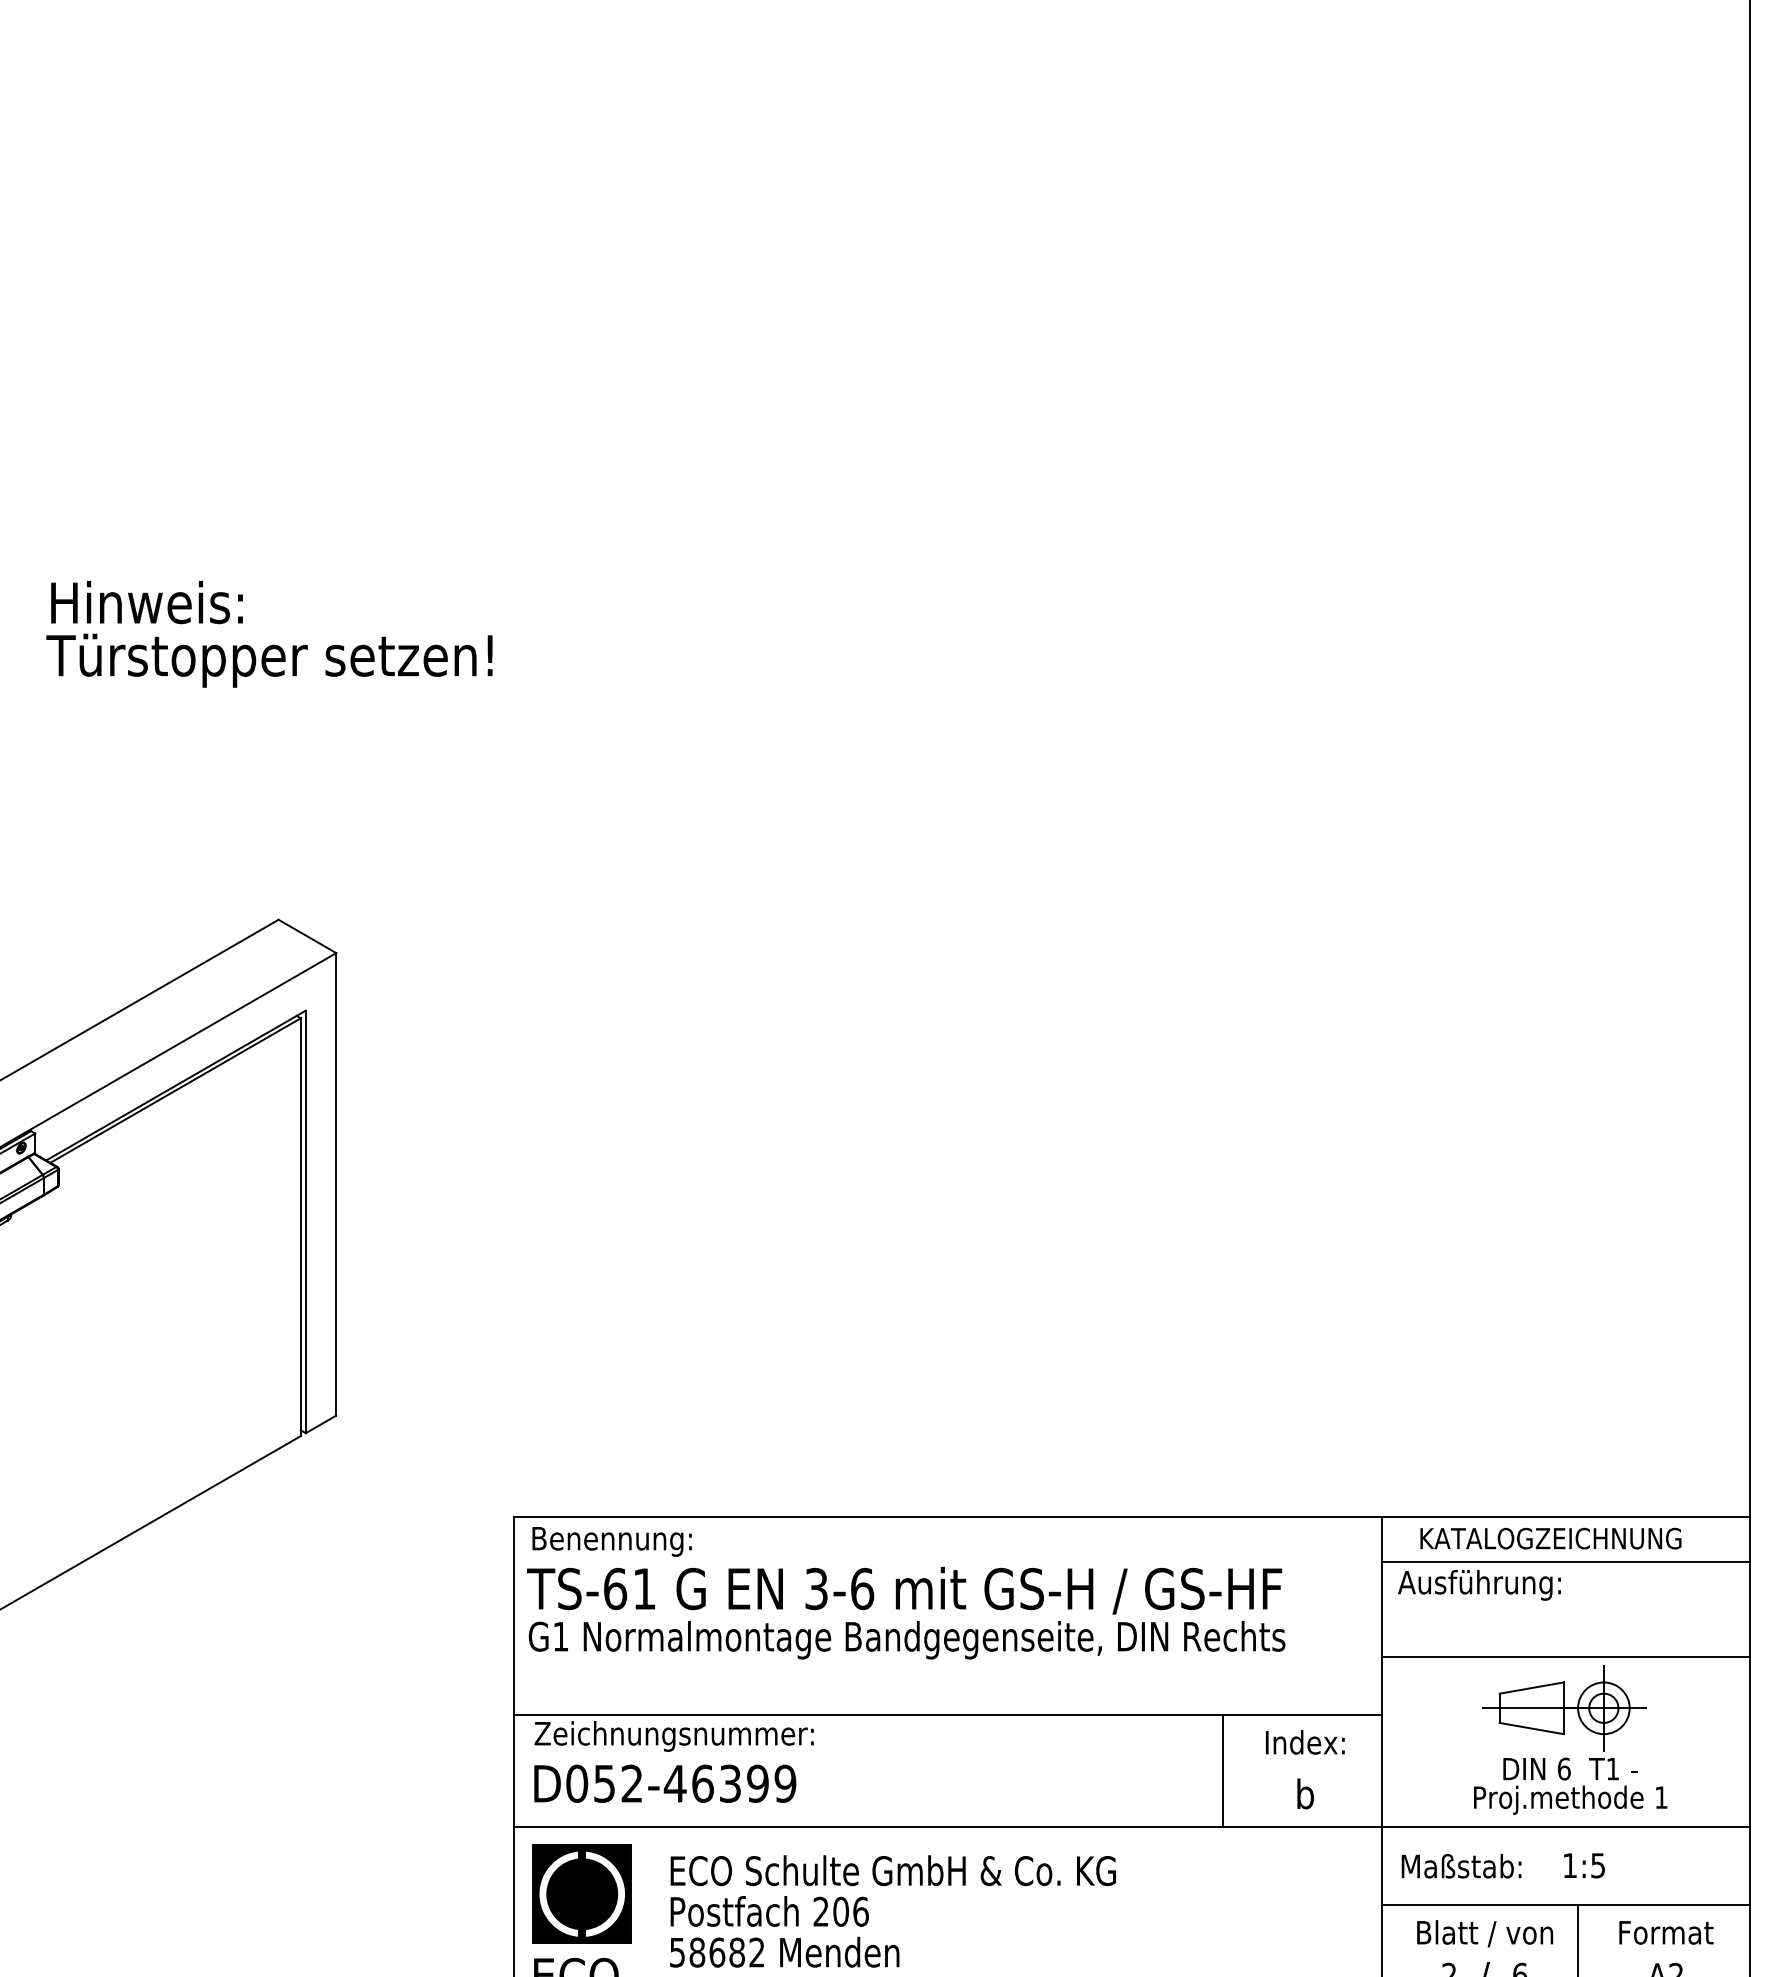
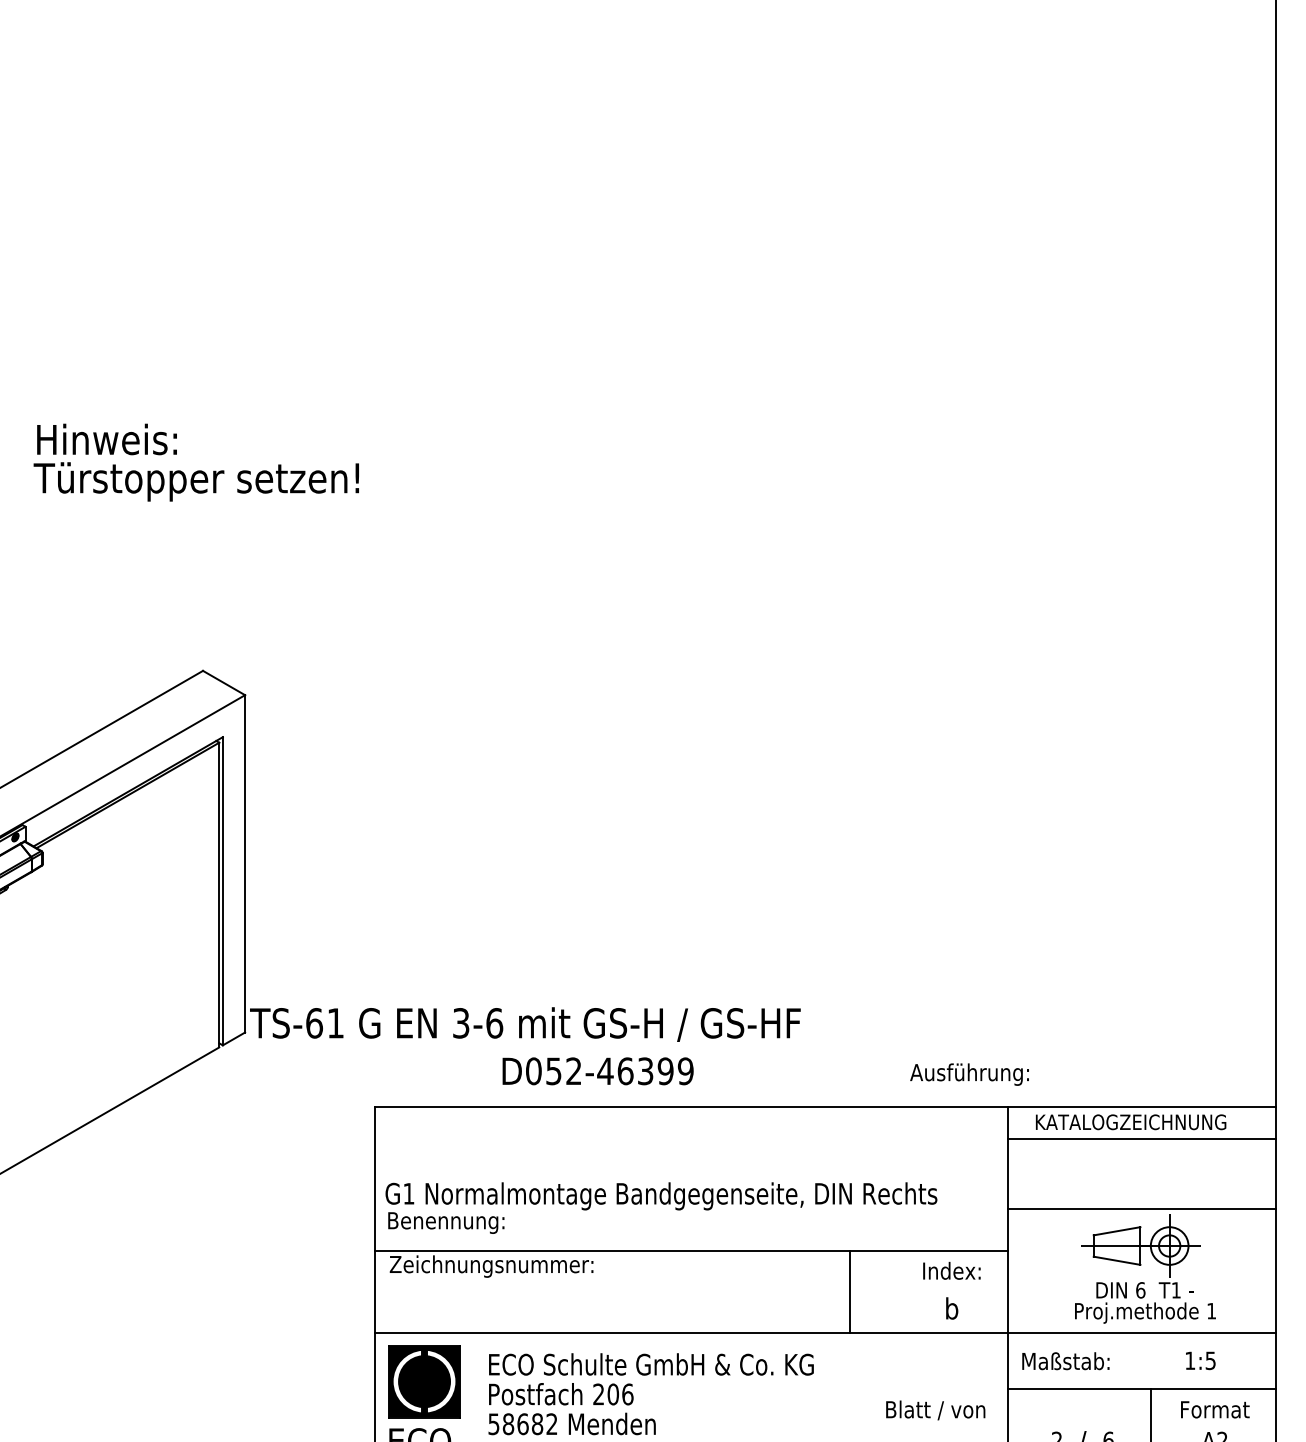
text: (611, 1541) -> (445, 1222), moved
text: (1479, 1585) -> (969, 1074), moved
text: (904, 1590) -> (525, 1024), moved
line: (1222, 1770) -> (849, 1291), moved
text: (665, 1783) -> (598, 1071), moved
text: (1584, 1865) -> (1200, 1360), moved
text: (1485, 1933) -> (936, 1410), moved

